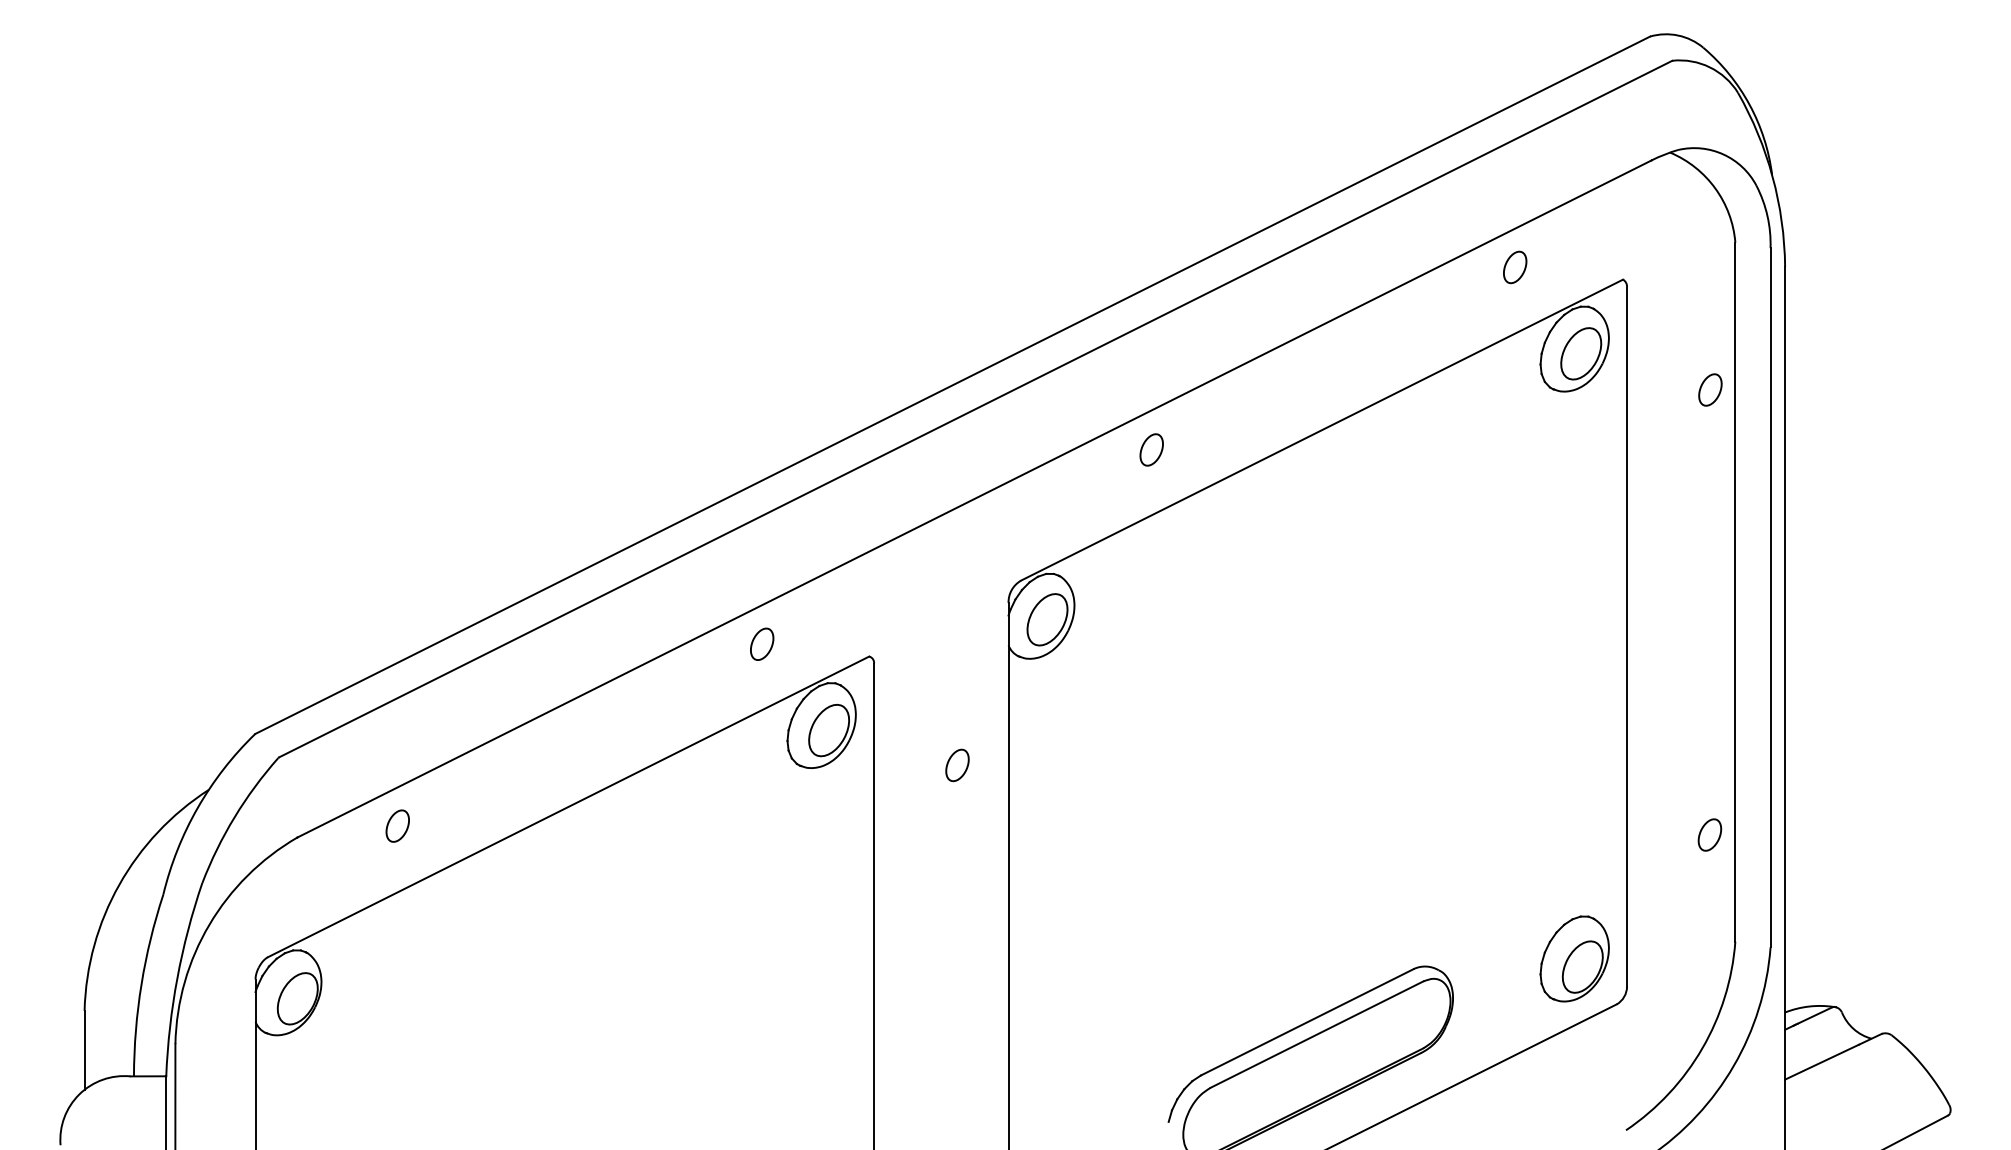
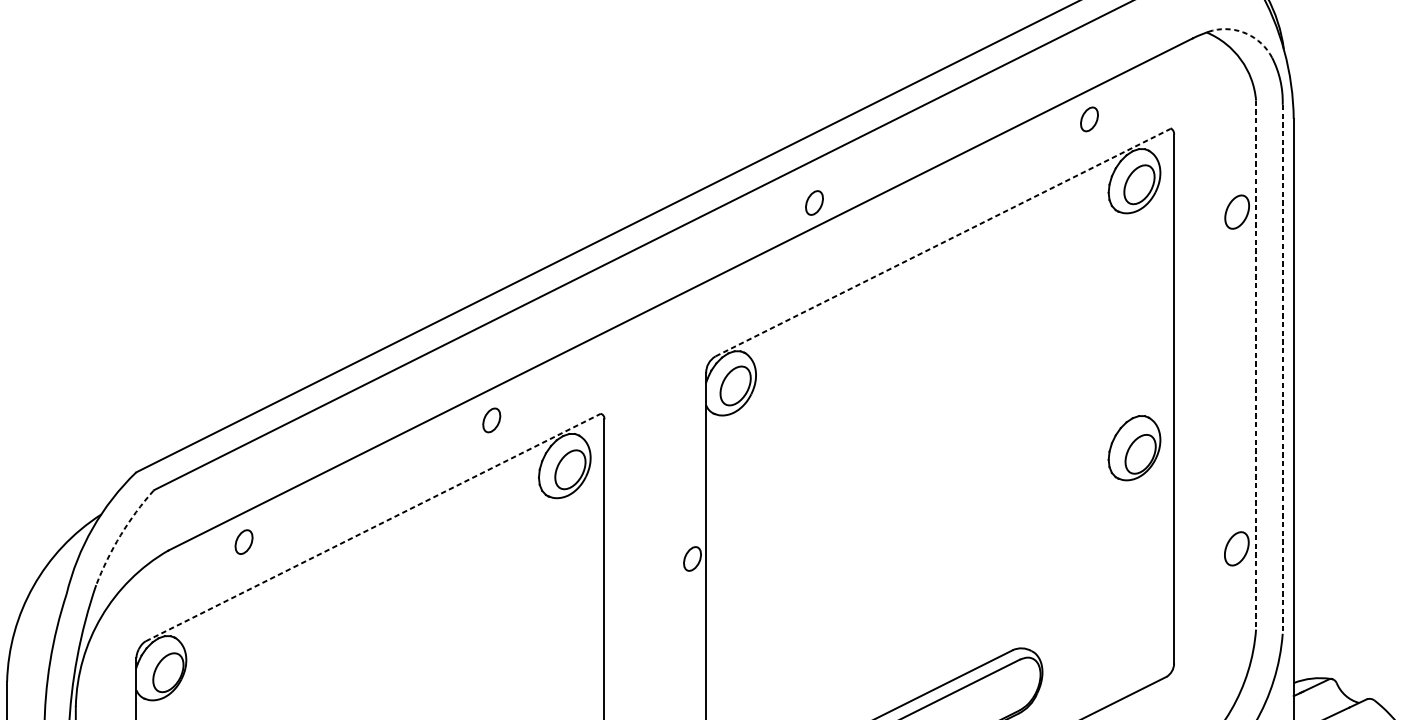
arc: (1723, 154) -> (1247, 33), solid -> dashed
part: (1710, 389) -> (1237, 211), size x1.4
line: (1322, 430) -> (943, 242), solid -> dashed
part: (1151, 449) -> (814, 202), moved
line: (1735, 592) -> (1256, 365), solid -> dashed
line: (1770, 597) -> (1282, 369), solid -> dashed
part: (762, 643) -> (492, 419), moved
part: (957, 765) -> (692, 559), moved
line: (569, 806) -> (373, 527), solid -> dashed
arc: (234, 817) -> (120, 535), solid -> dashed
part: (1709, 834) -> (1236, 548), size x1.4
part: (1574, 958) -> (1134, 447), moved

